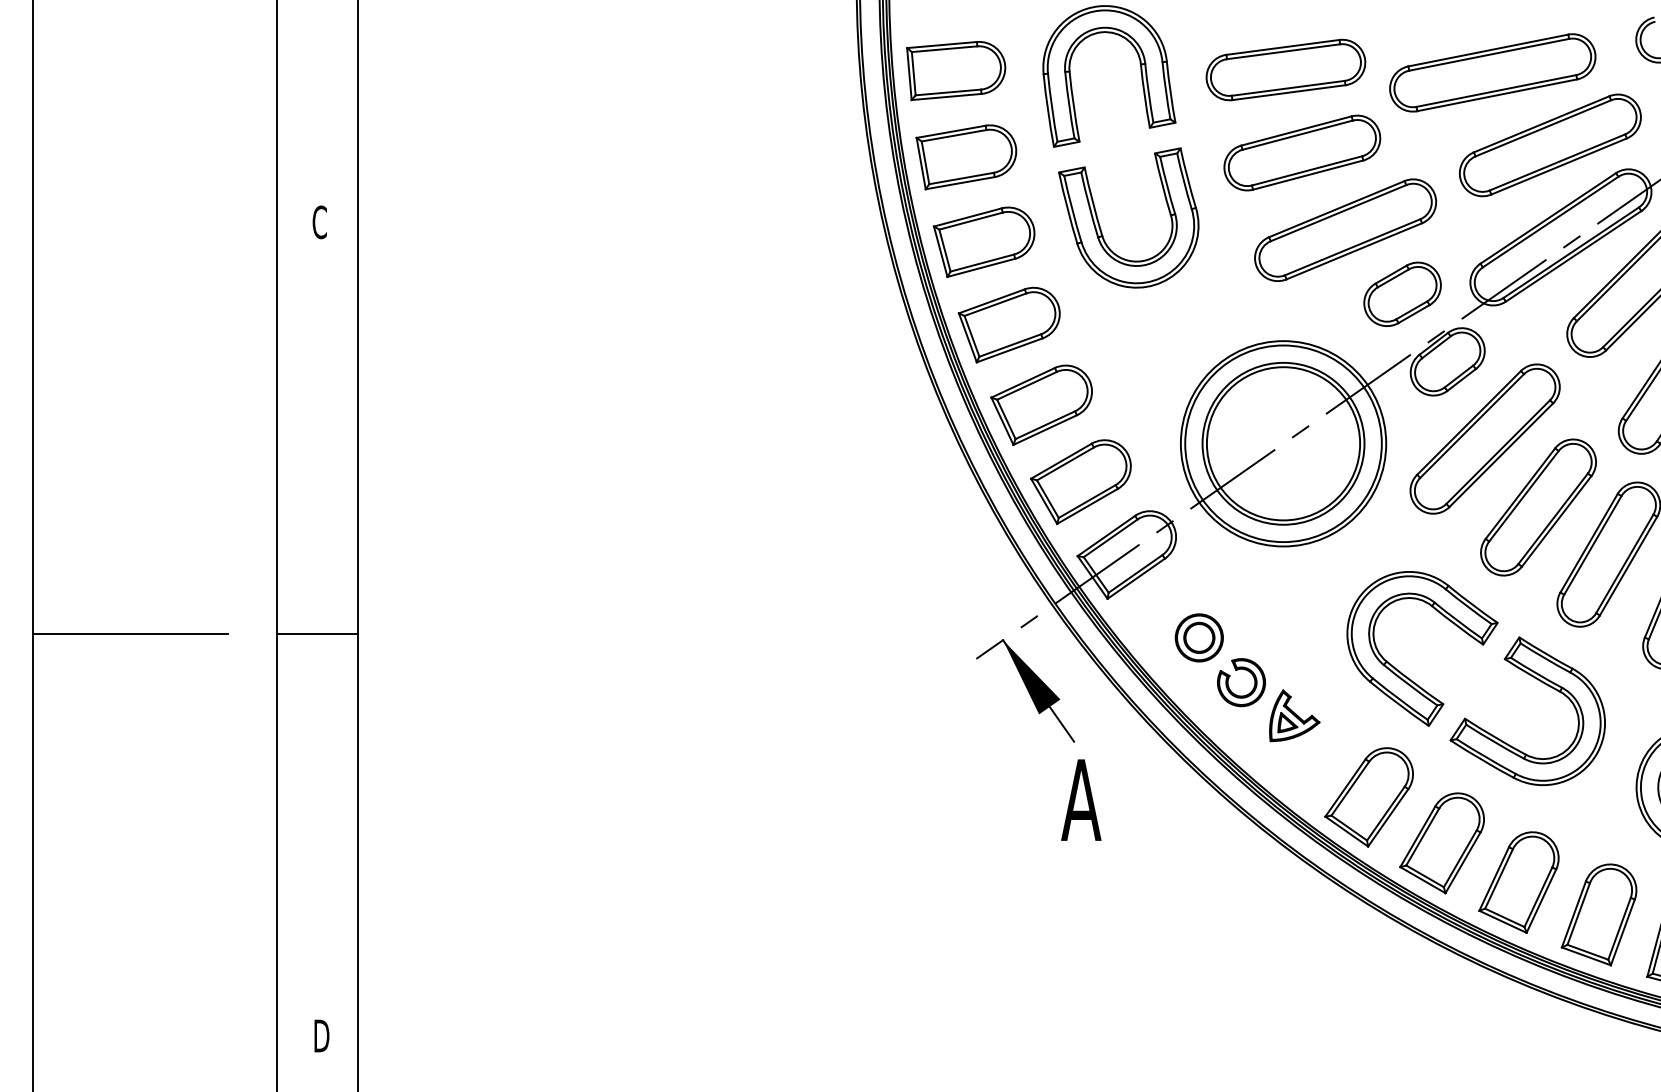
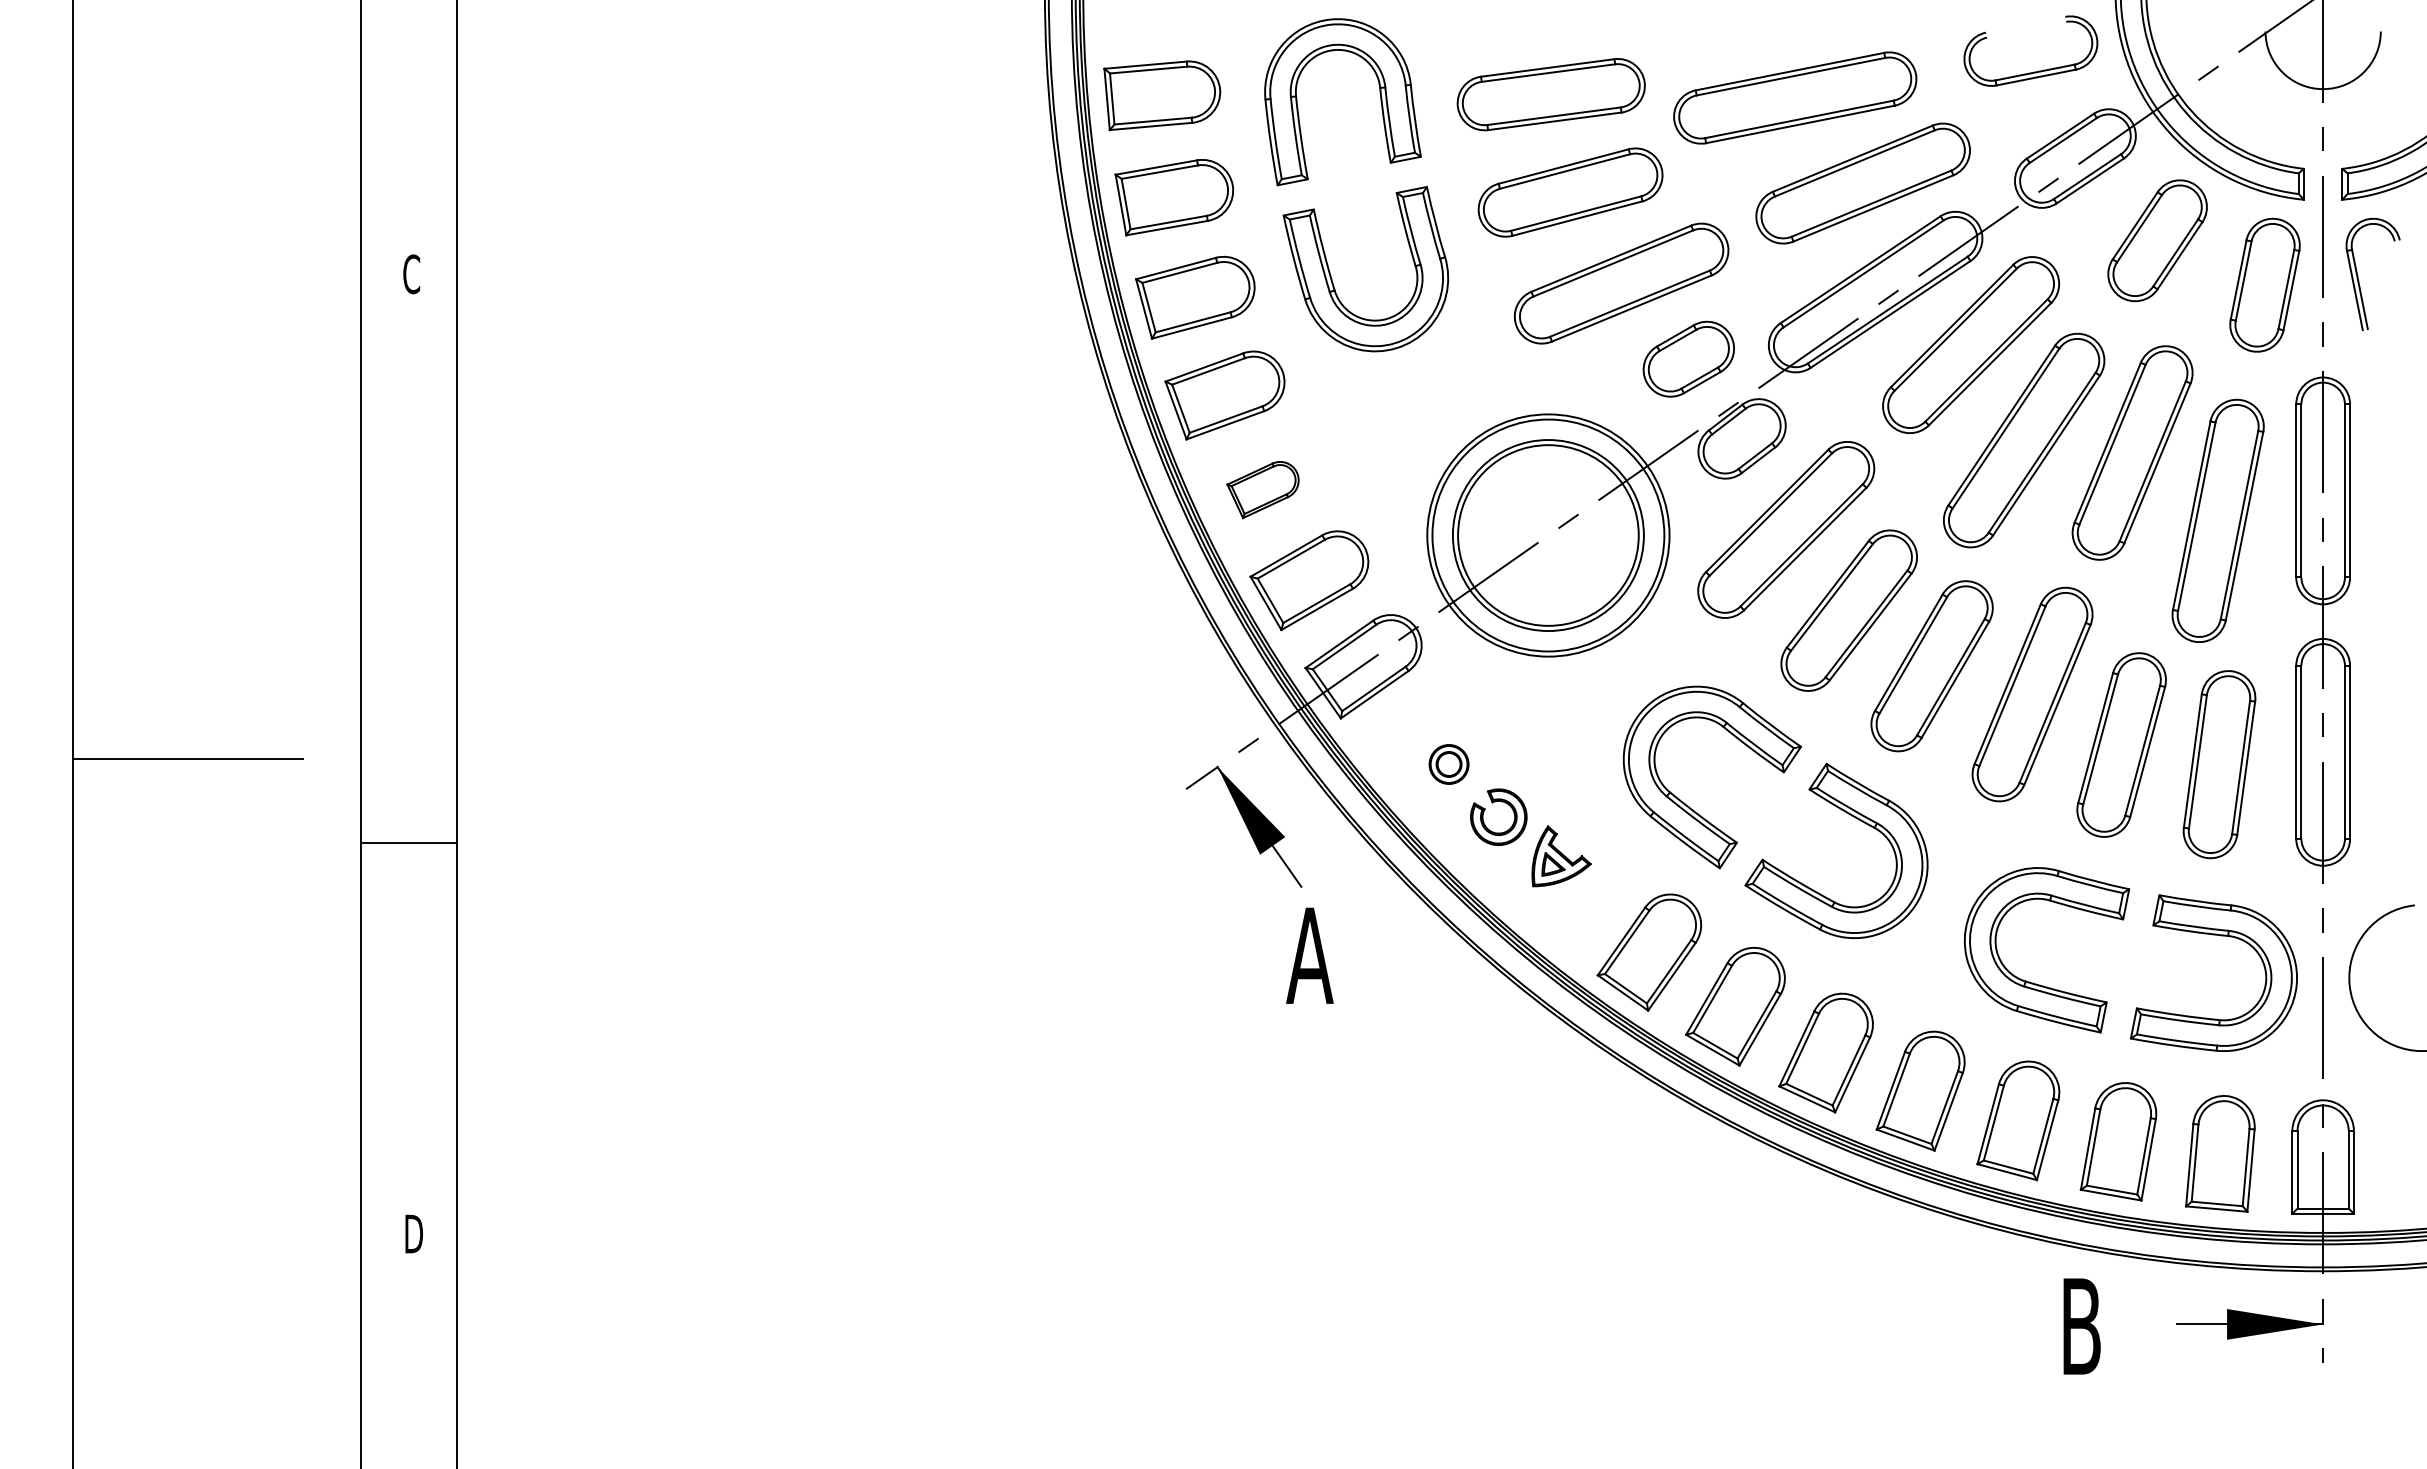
part: (1041, 404) -> (1262, 489), size x0.6
line: (317, 633) -> (409, 843), moved
part: (1198, 637) -> (1448, 764), size x0.7

